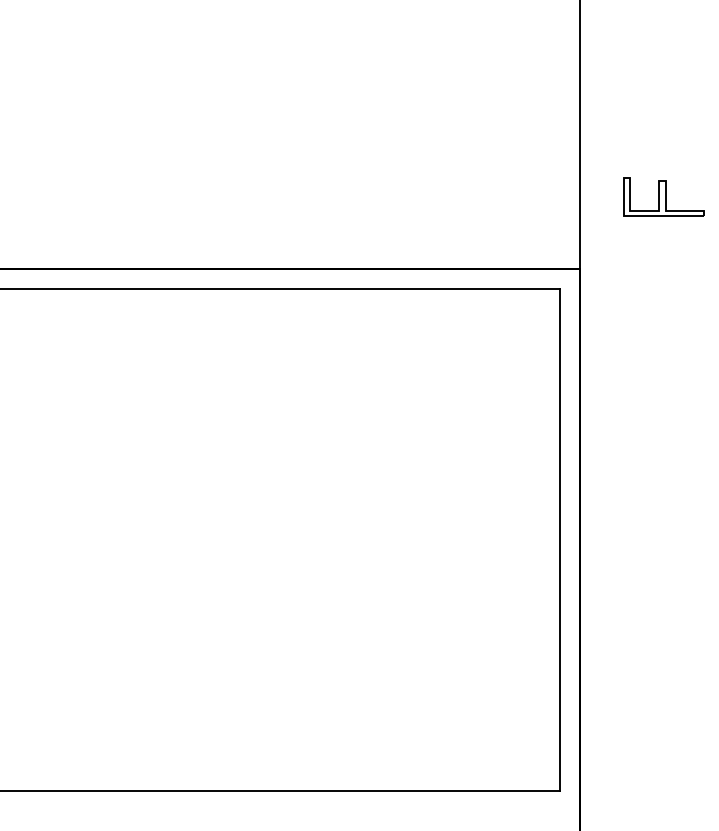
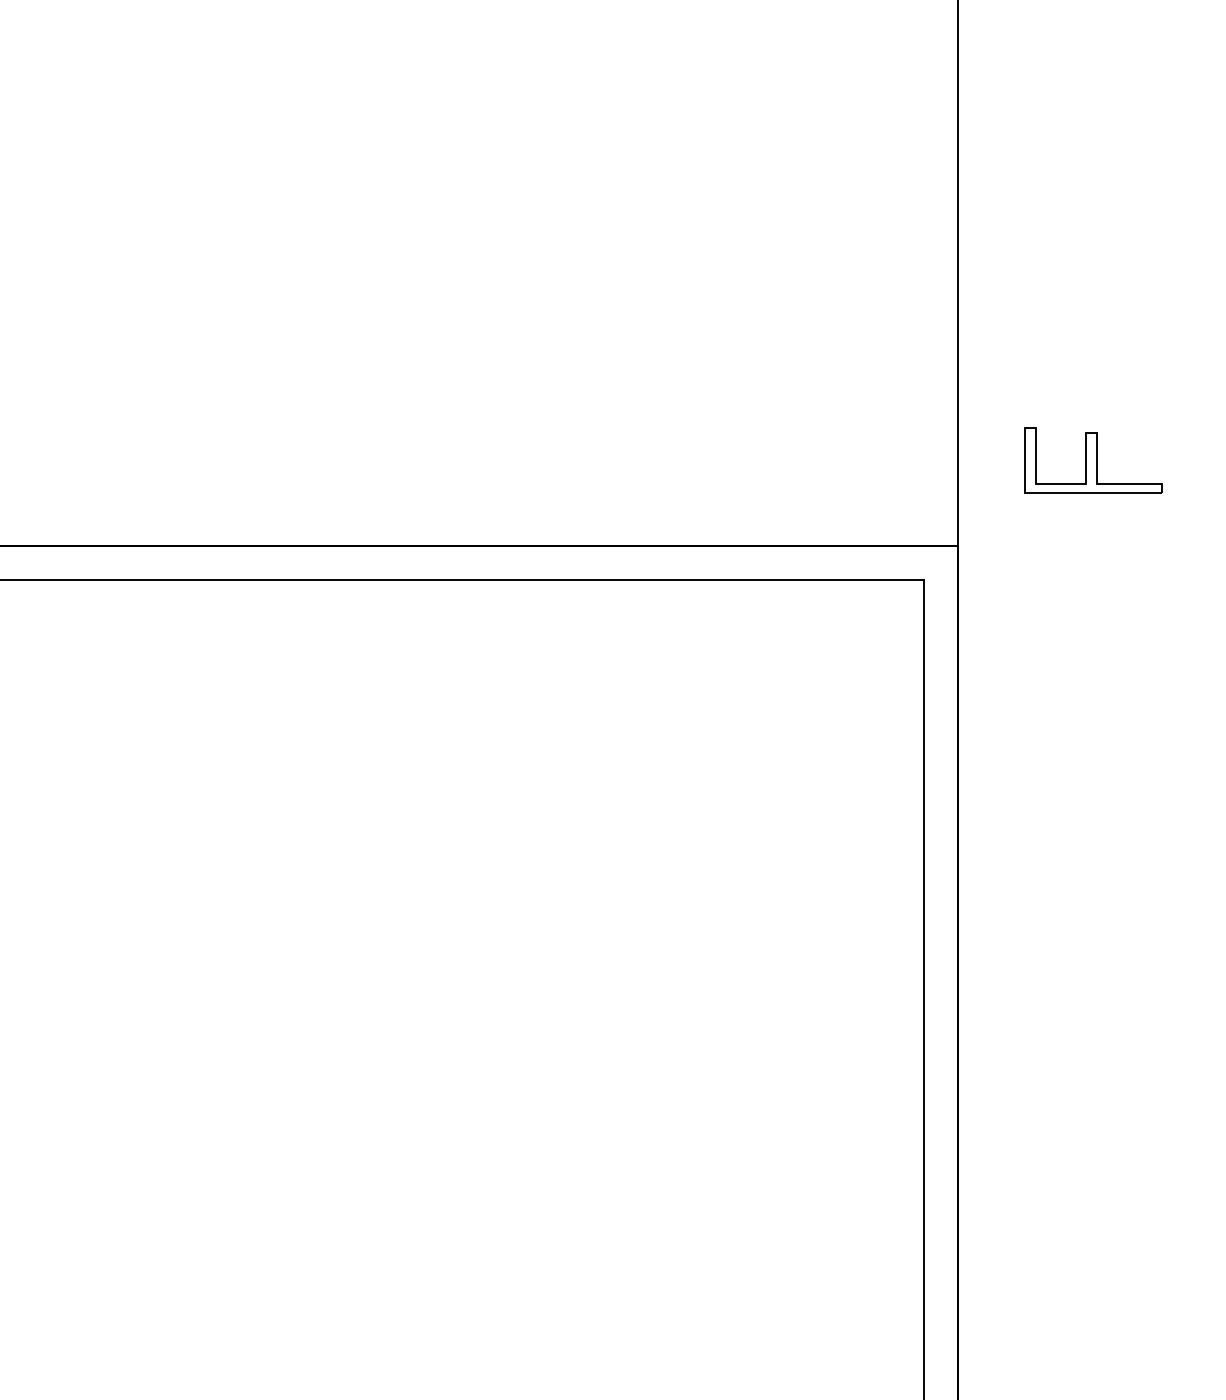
part: (663, 196) -> (1092, 459), moved

